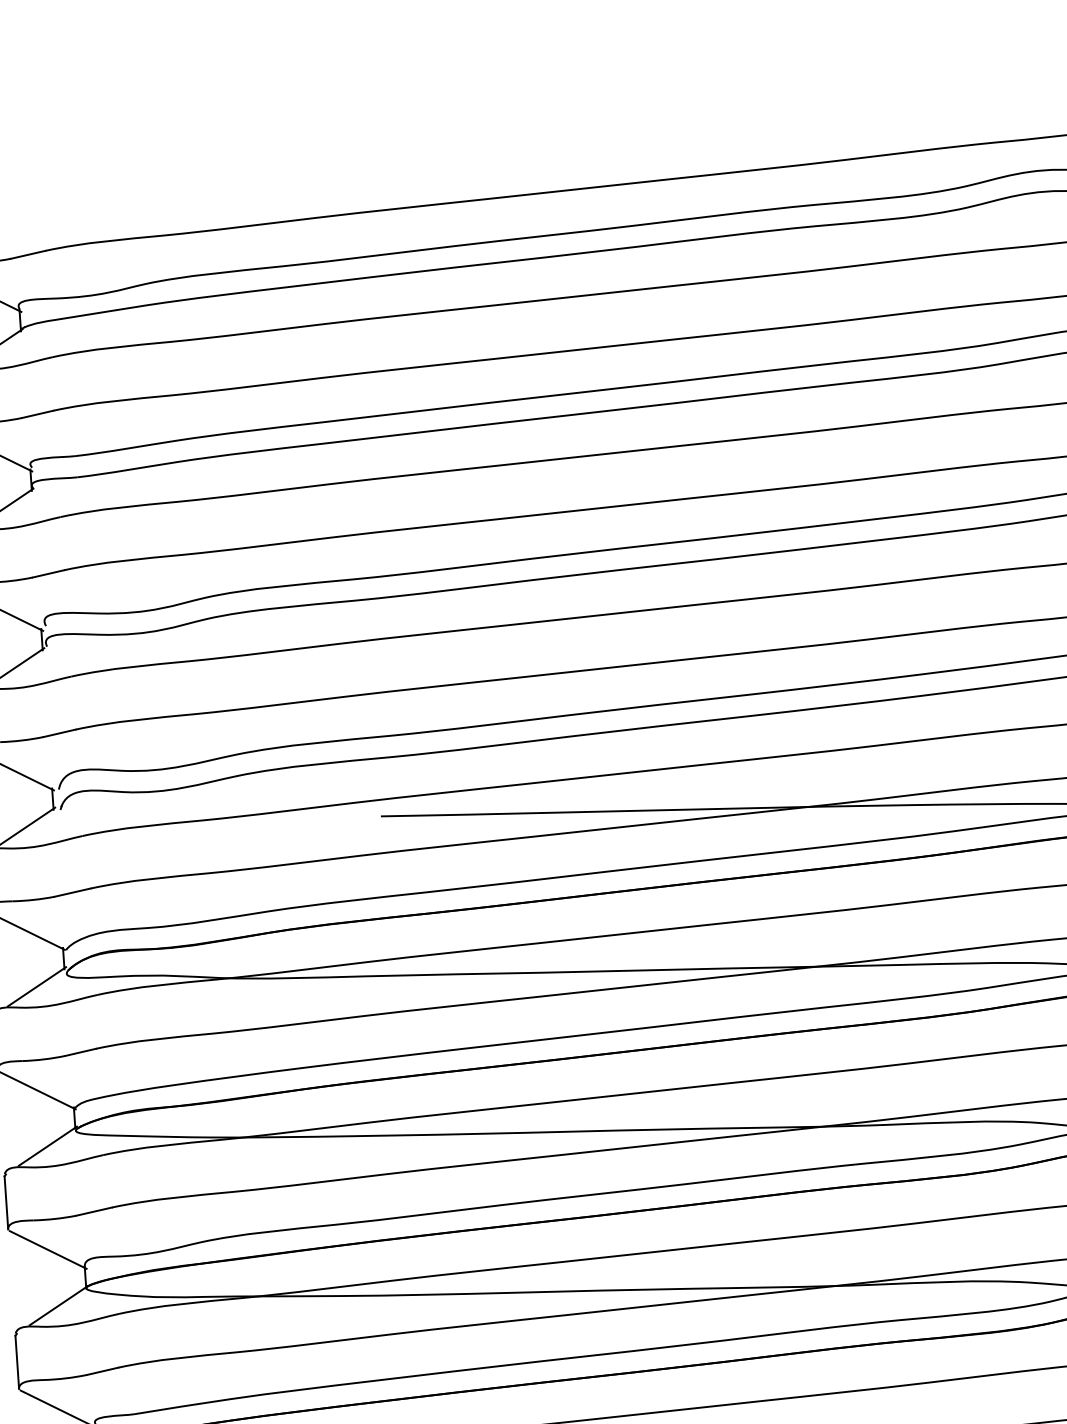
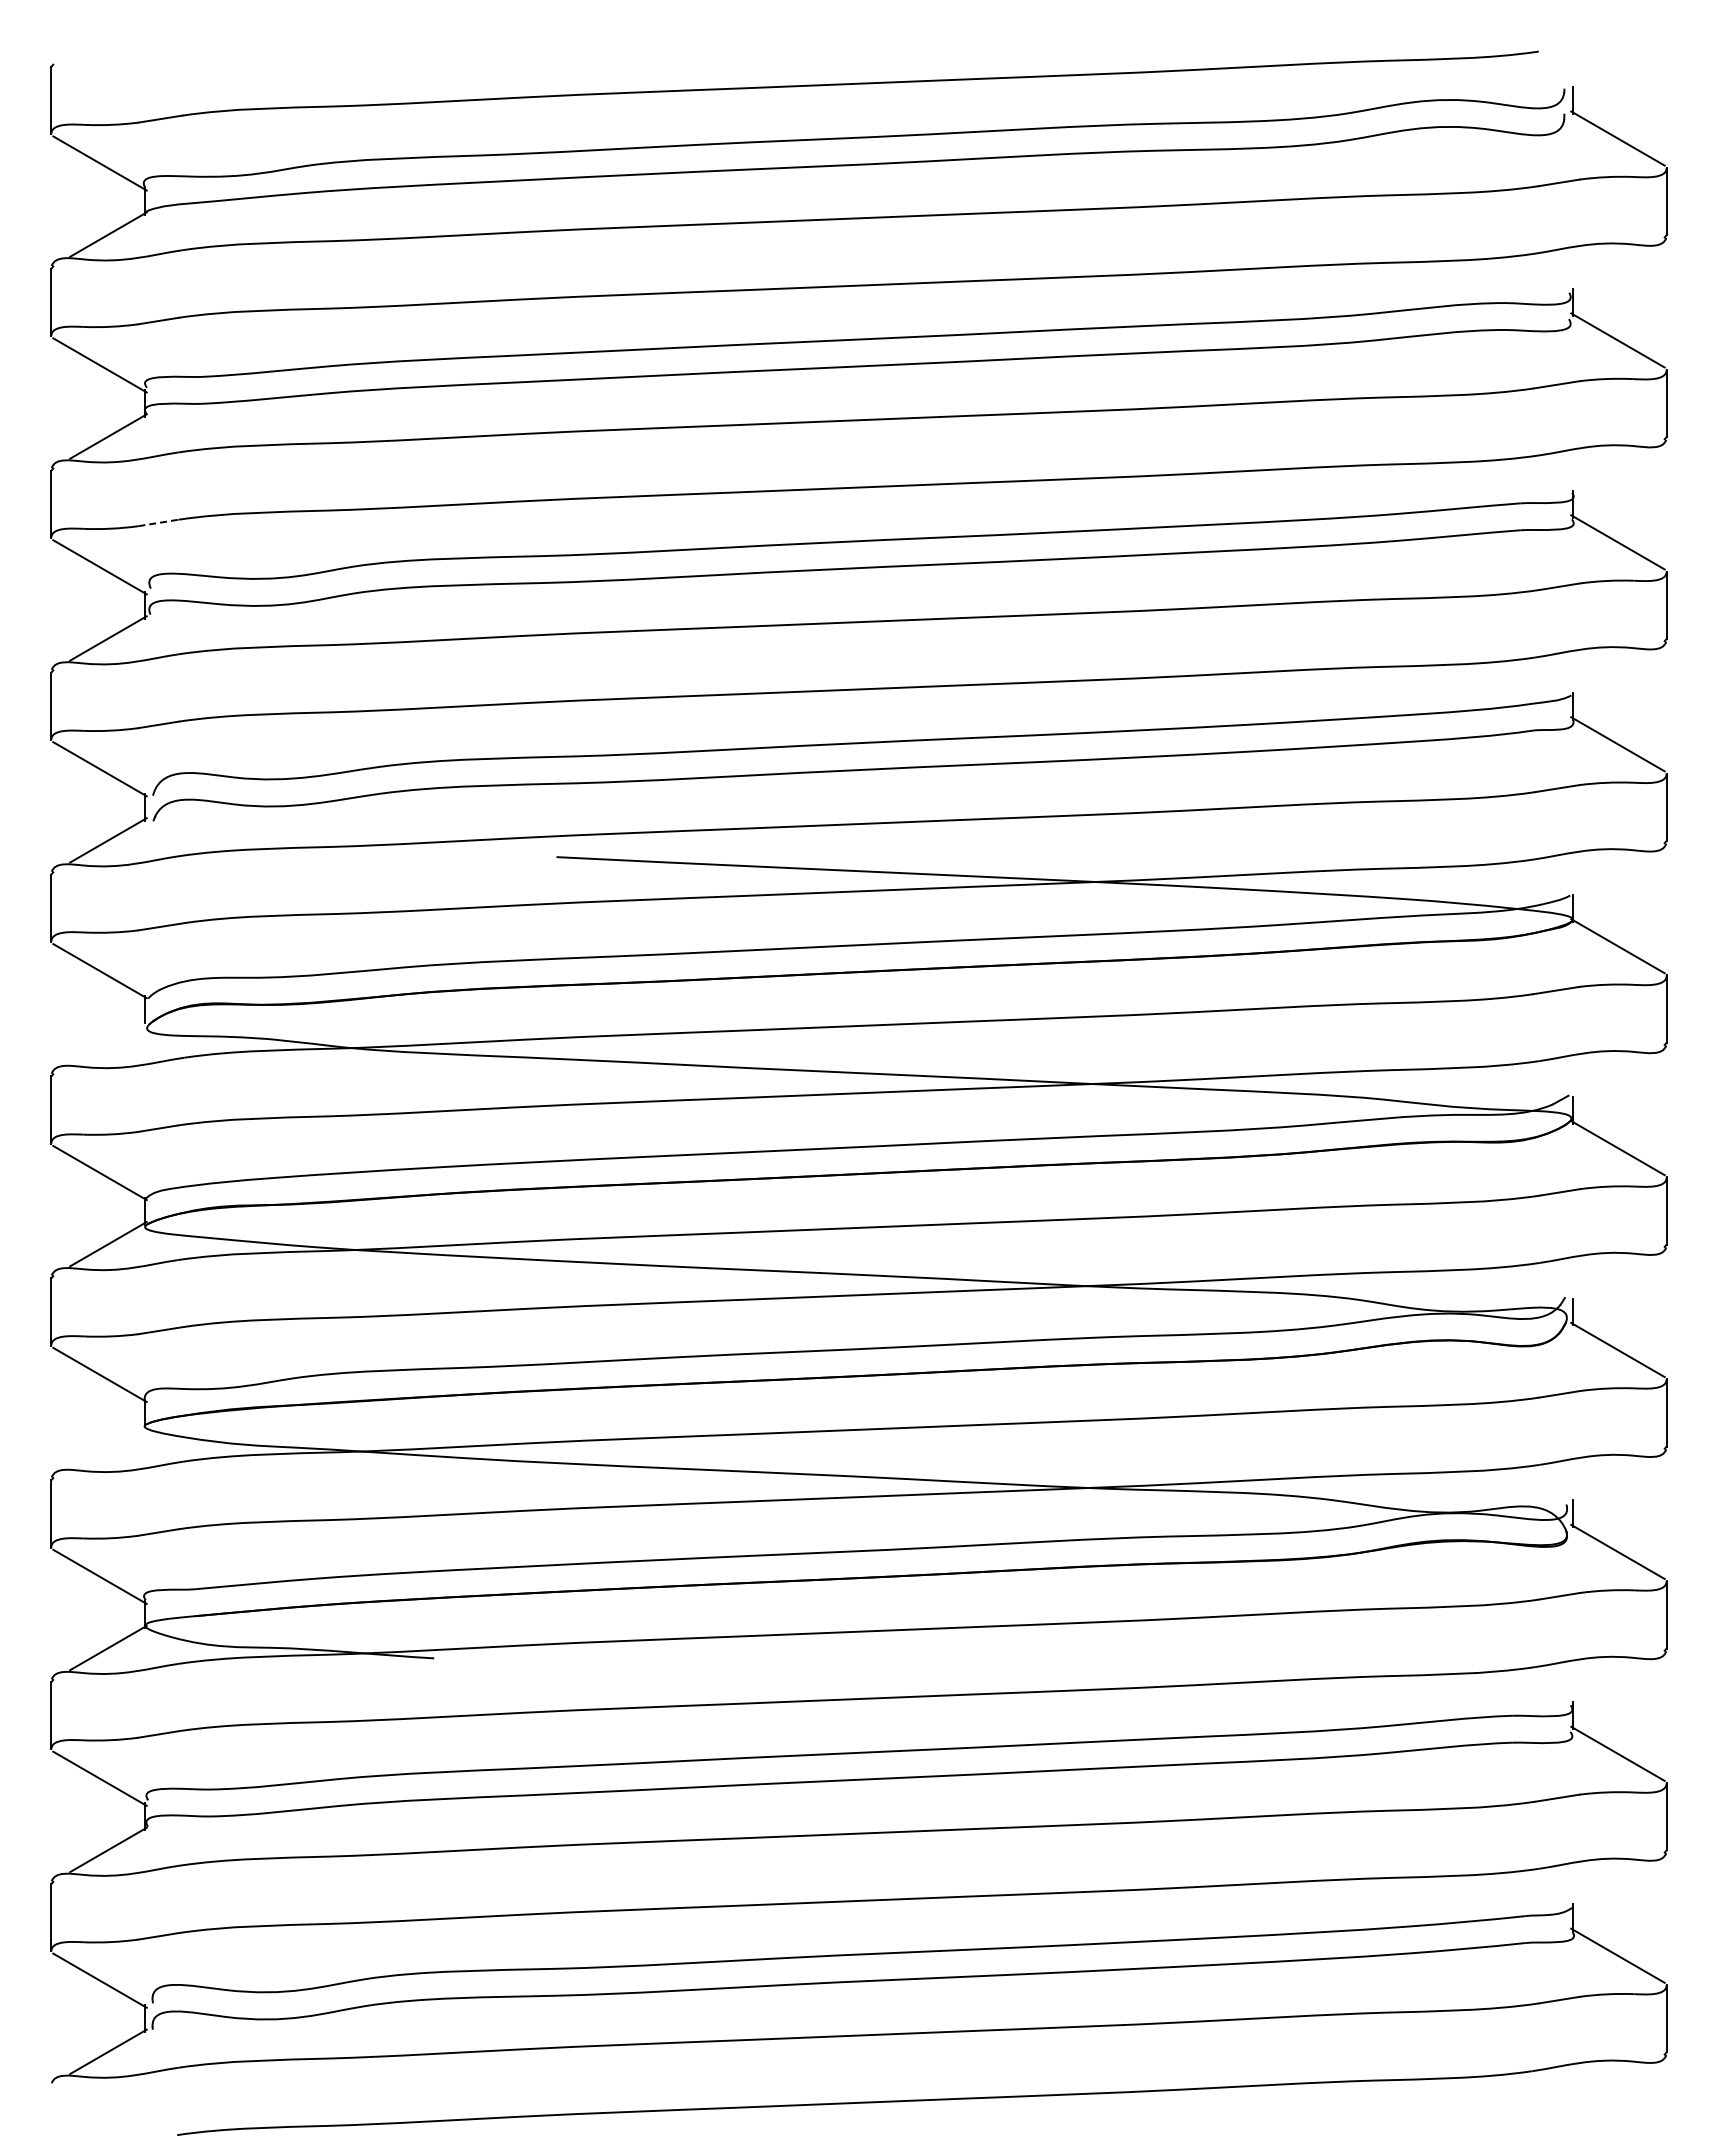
line: (48, 573) -> (158, 522), solid -> dashed
line: (37, 986) -> (108, 1042), removed
line: (58, 1305) -> (108, 1445), removed

